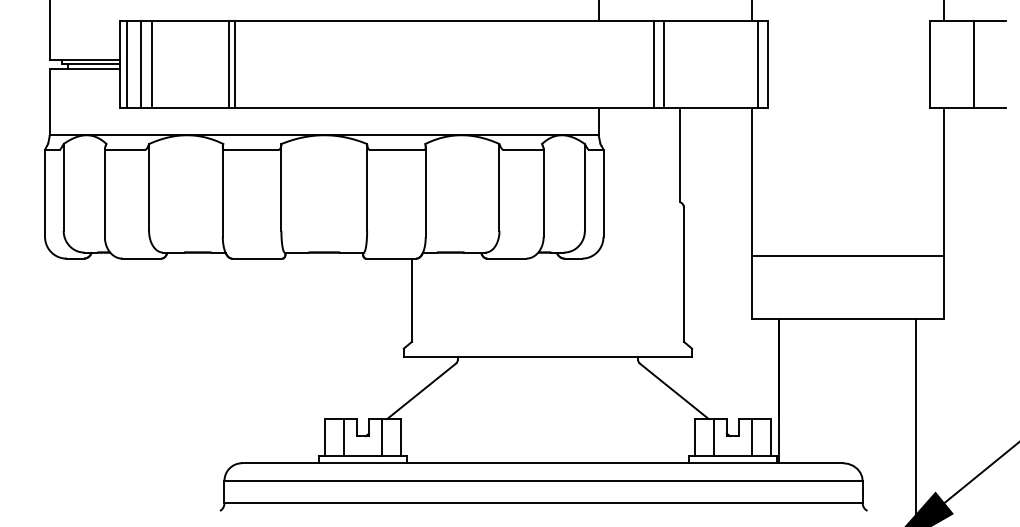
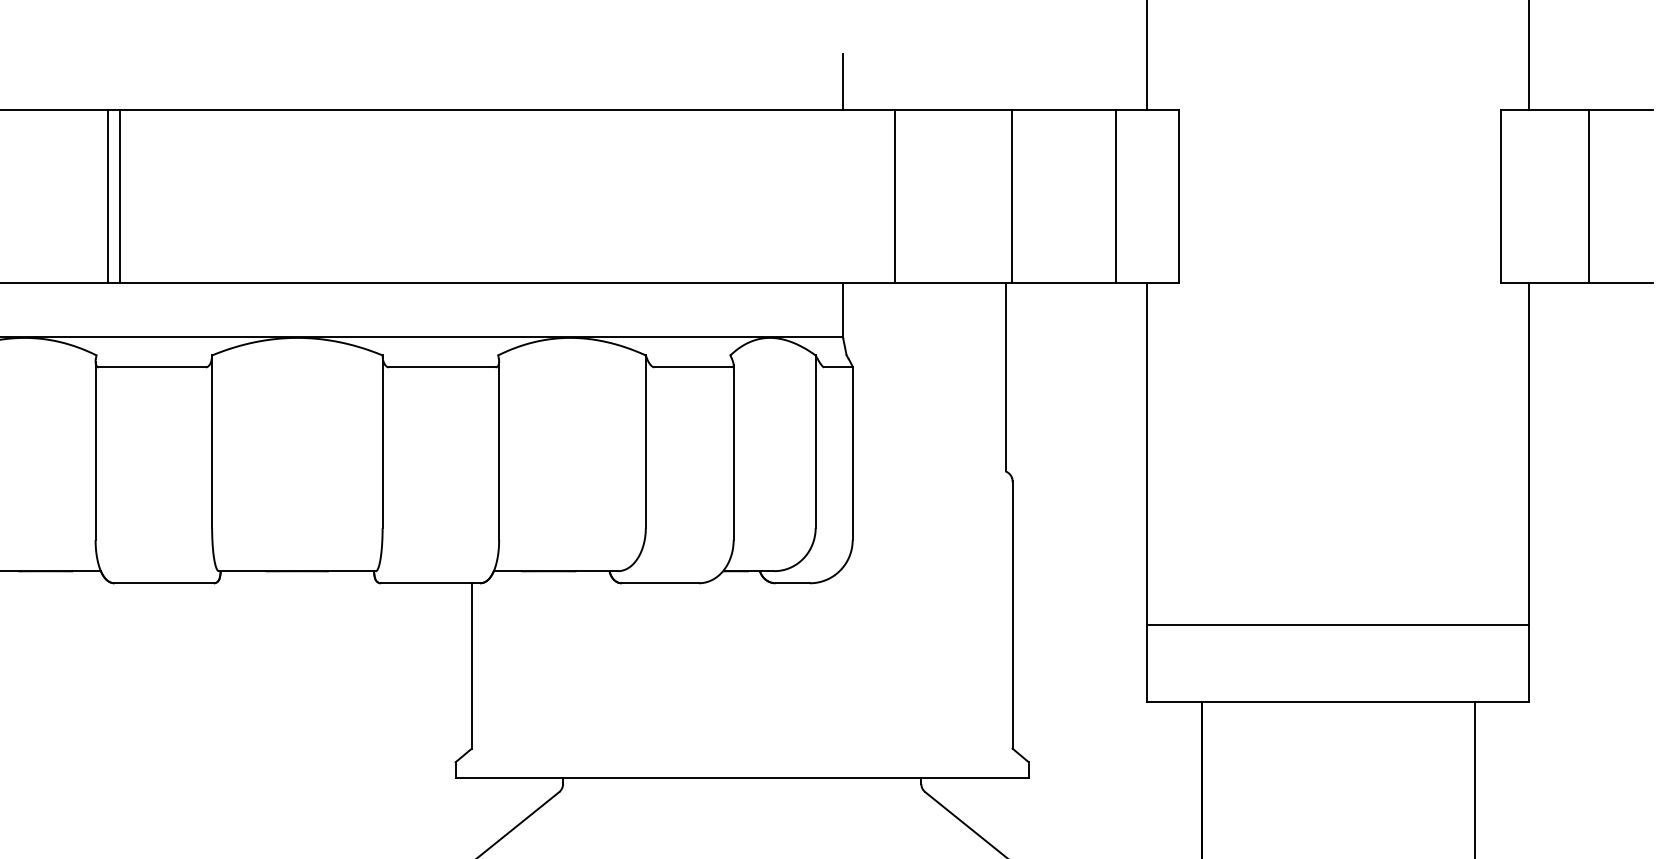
line: (653, 63) -> (894, 195), moved
line: (664, 63) -> (1011, 195), moved
line: (758, 63) -> (1117, 195), moved
line: (847, 256) -> (1337, 624), moved

